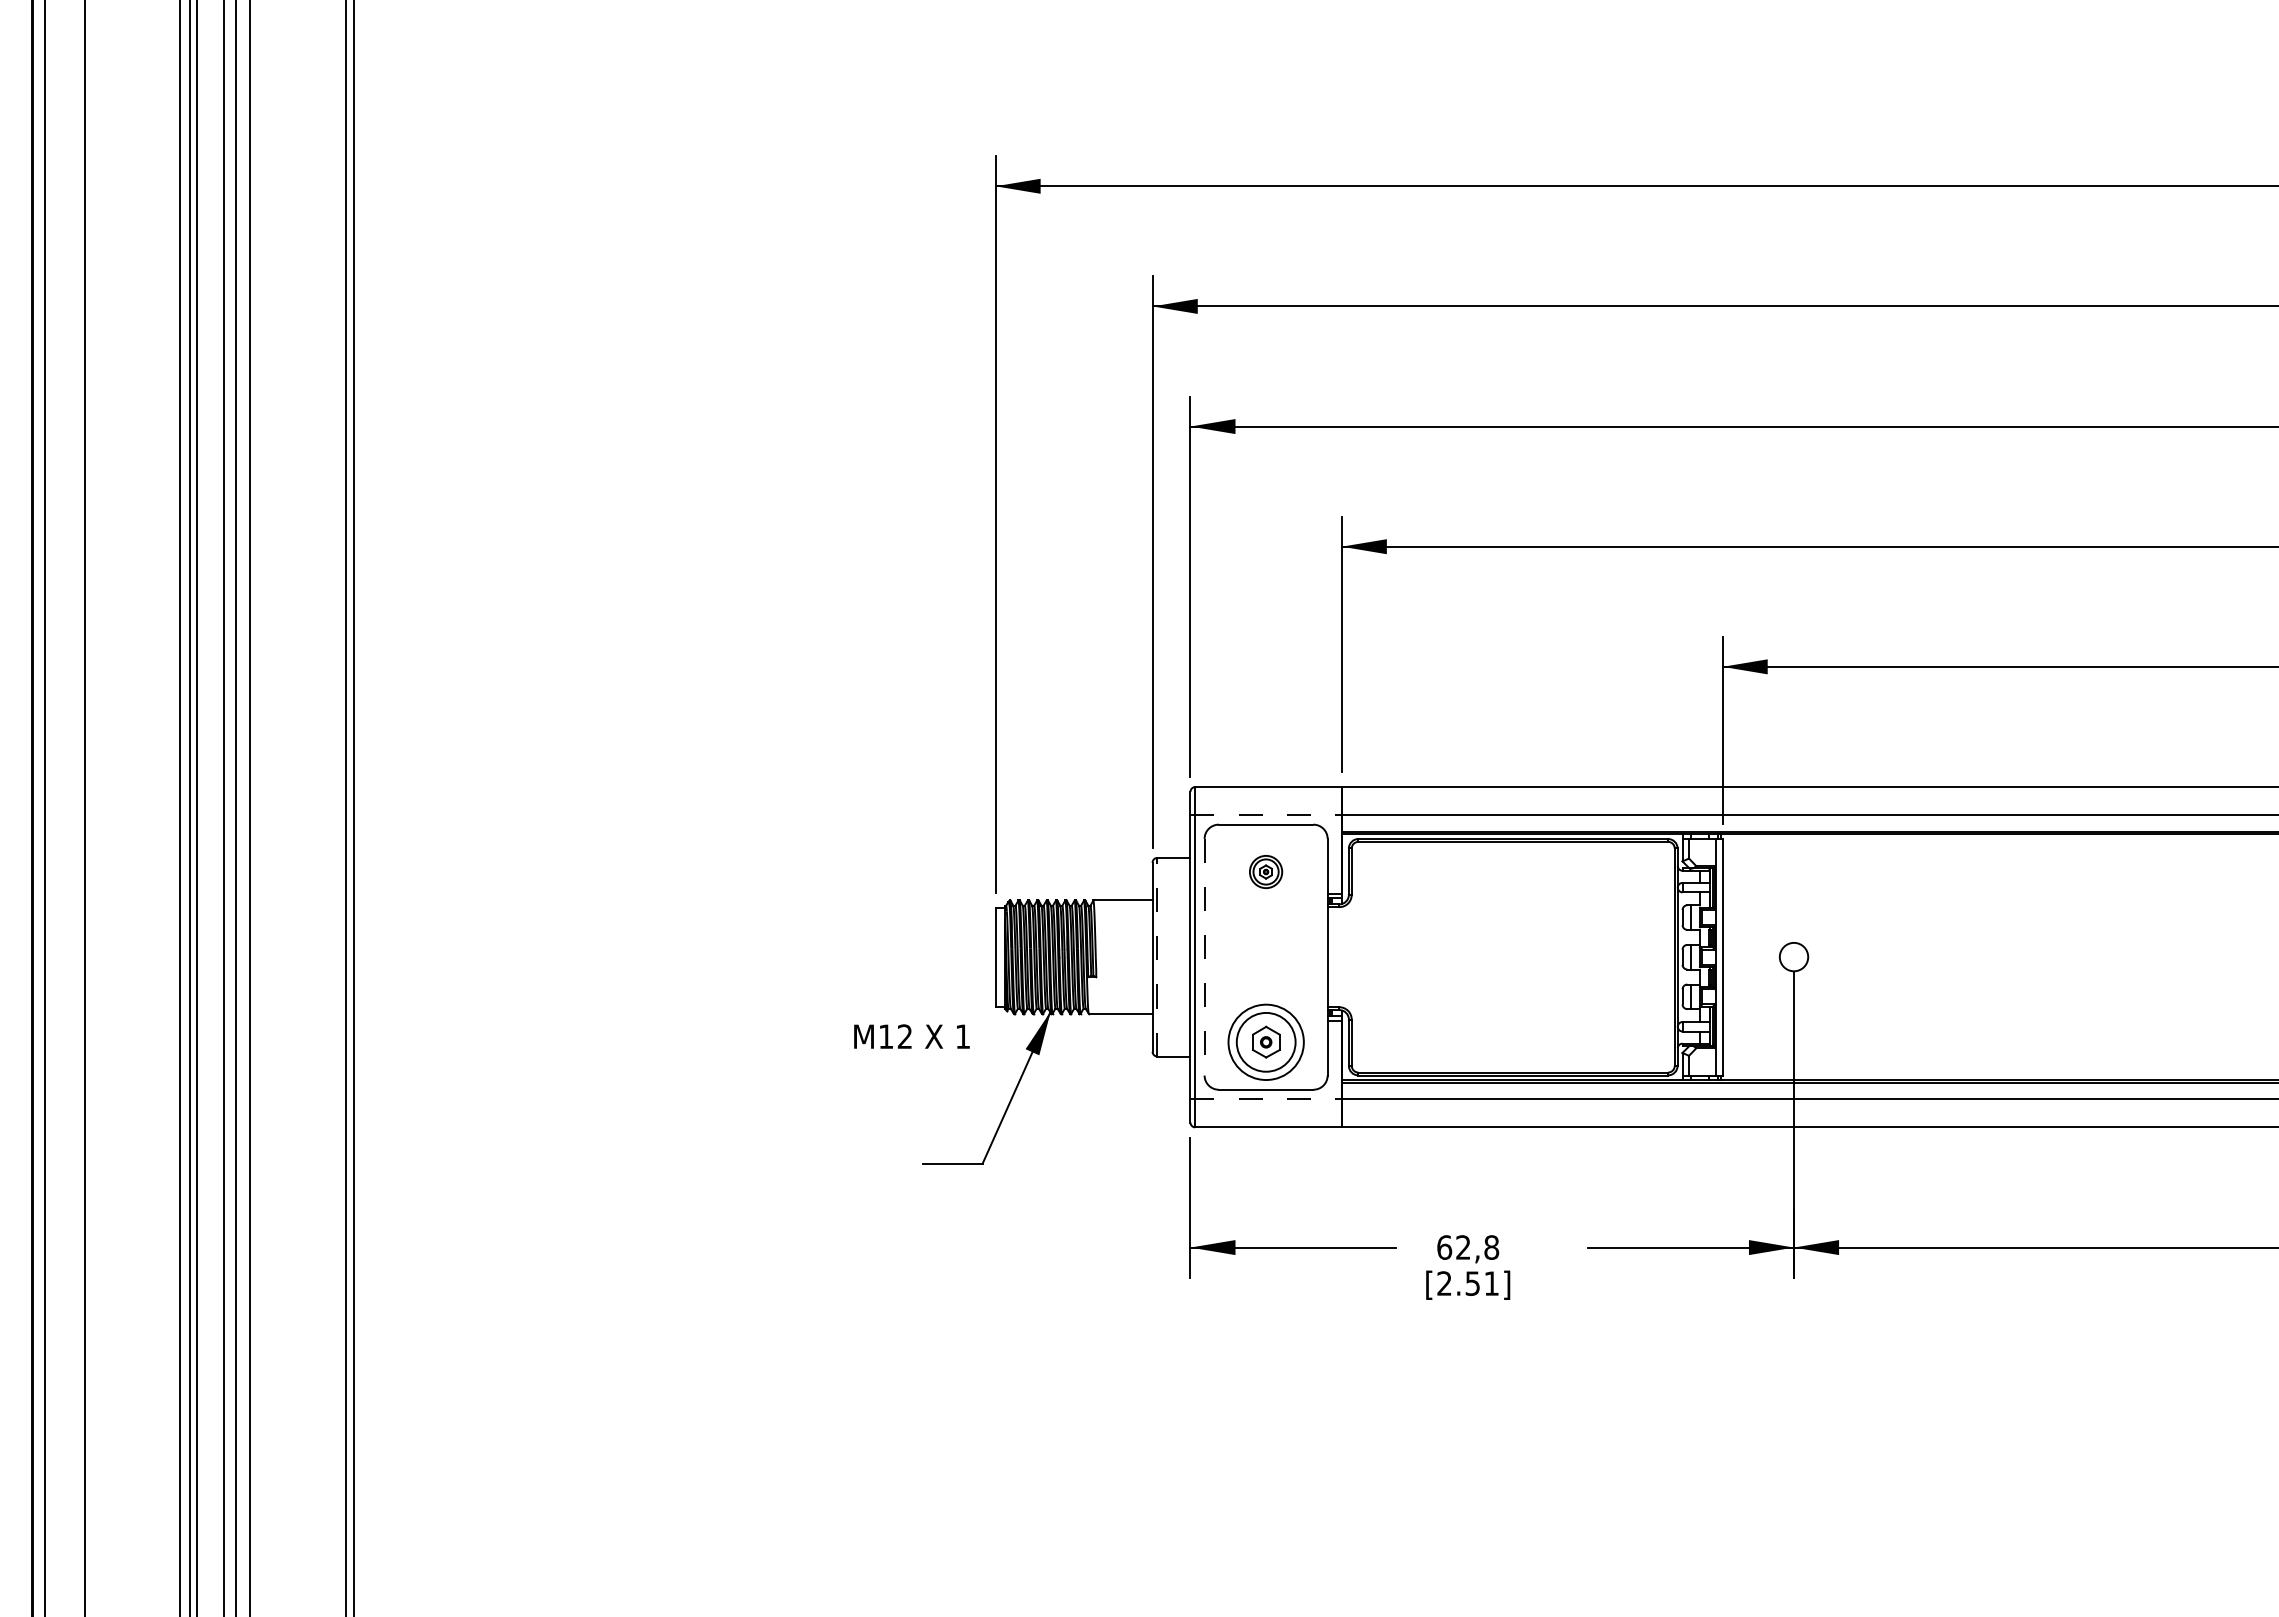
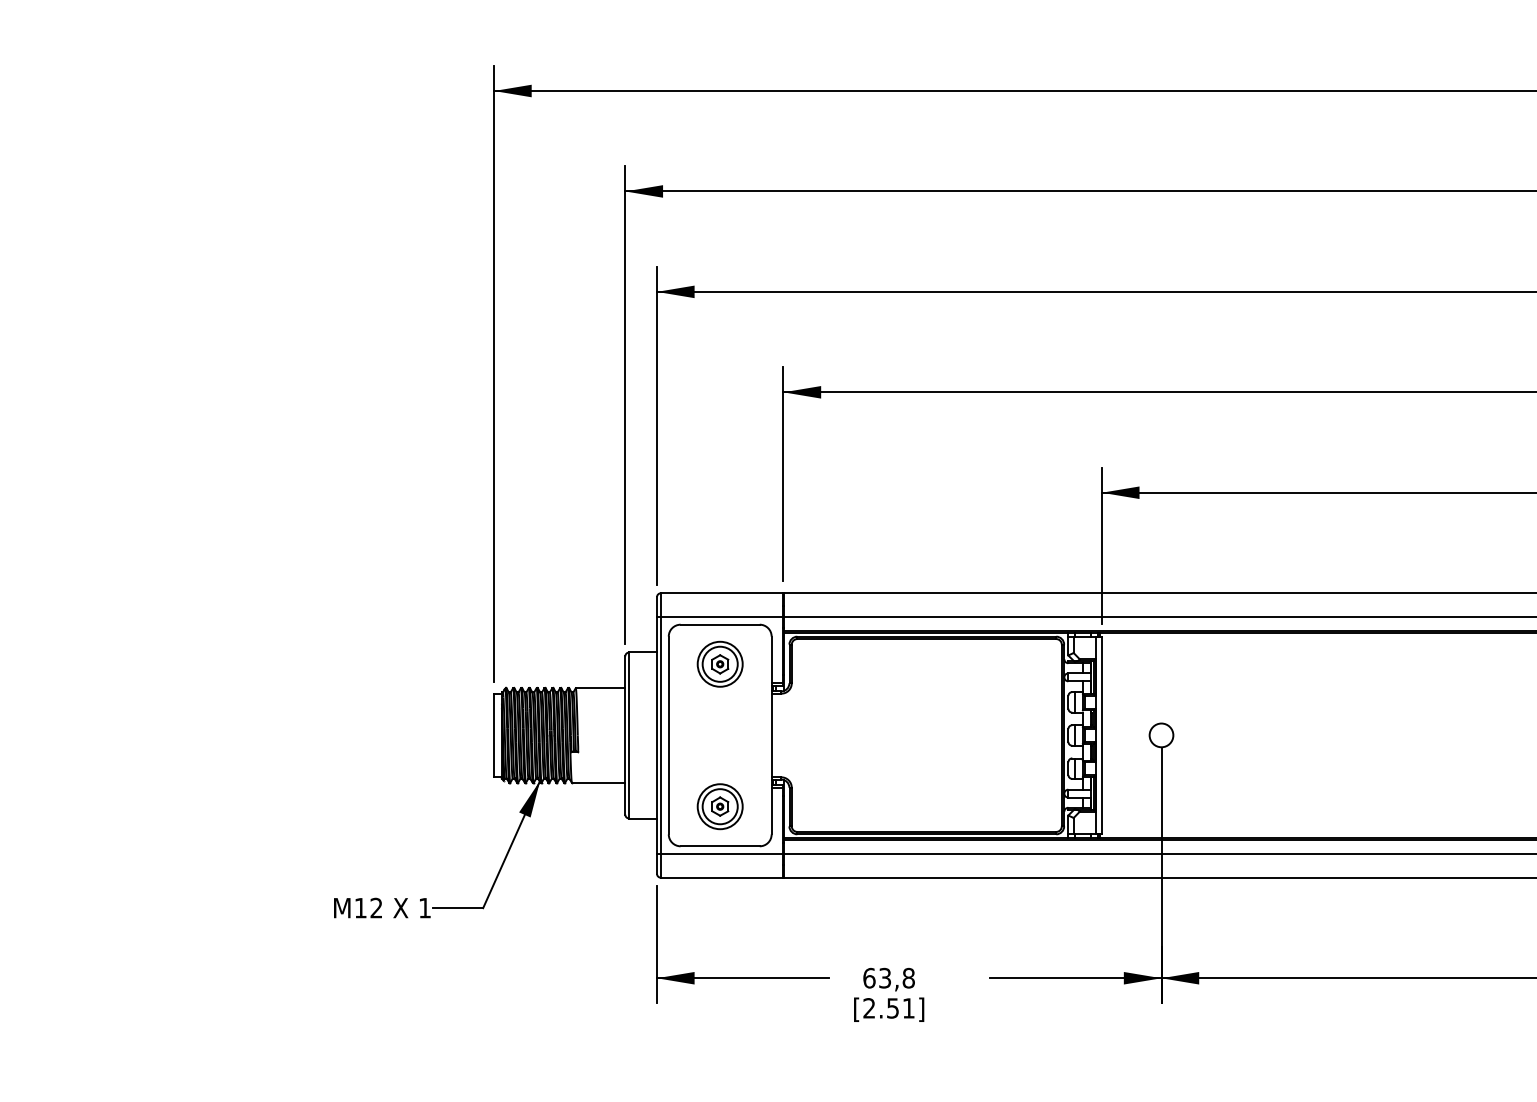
line: (1266, 815) -> (720, 617), dashed -> solid
part: (1265, 871) -> (719, 663), size x1.67
line: (1157, 956) -> (629, 734), dashed -> solid
line: (1204, 957) -> (668, 735), dashed -> solid
text: (911, 1036) -> (381, 907), moved
part: (1265, 1042) -> (719, 806), size x0.71
line: (1266, 1099) -> (720, 854), dashed -> solid
text: (1463, 1247) -> (885, 978), 62,8 -> 63,8

